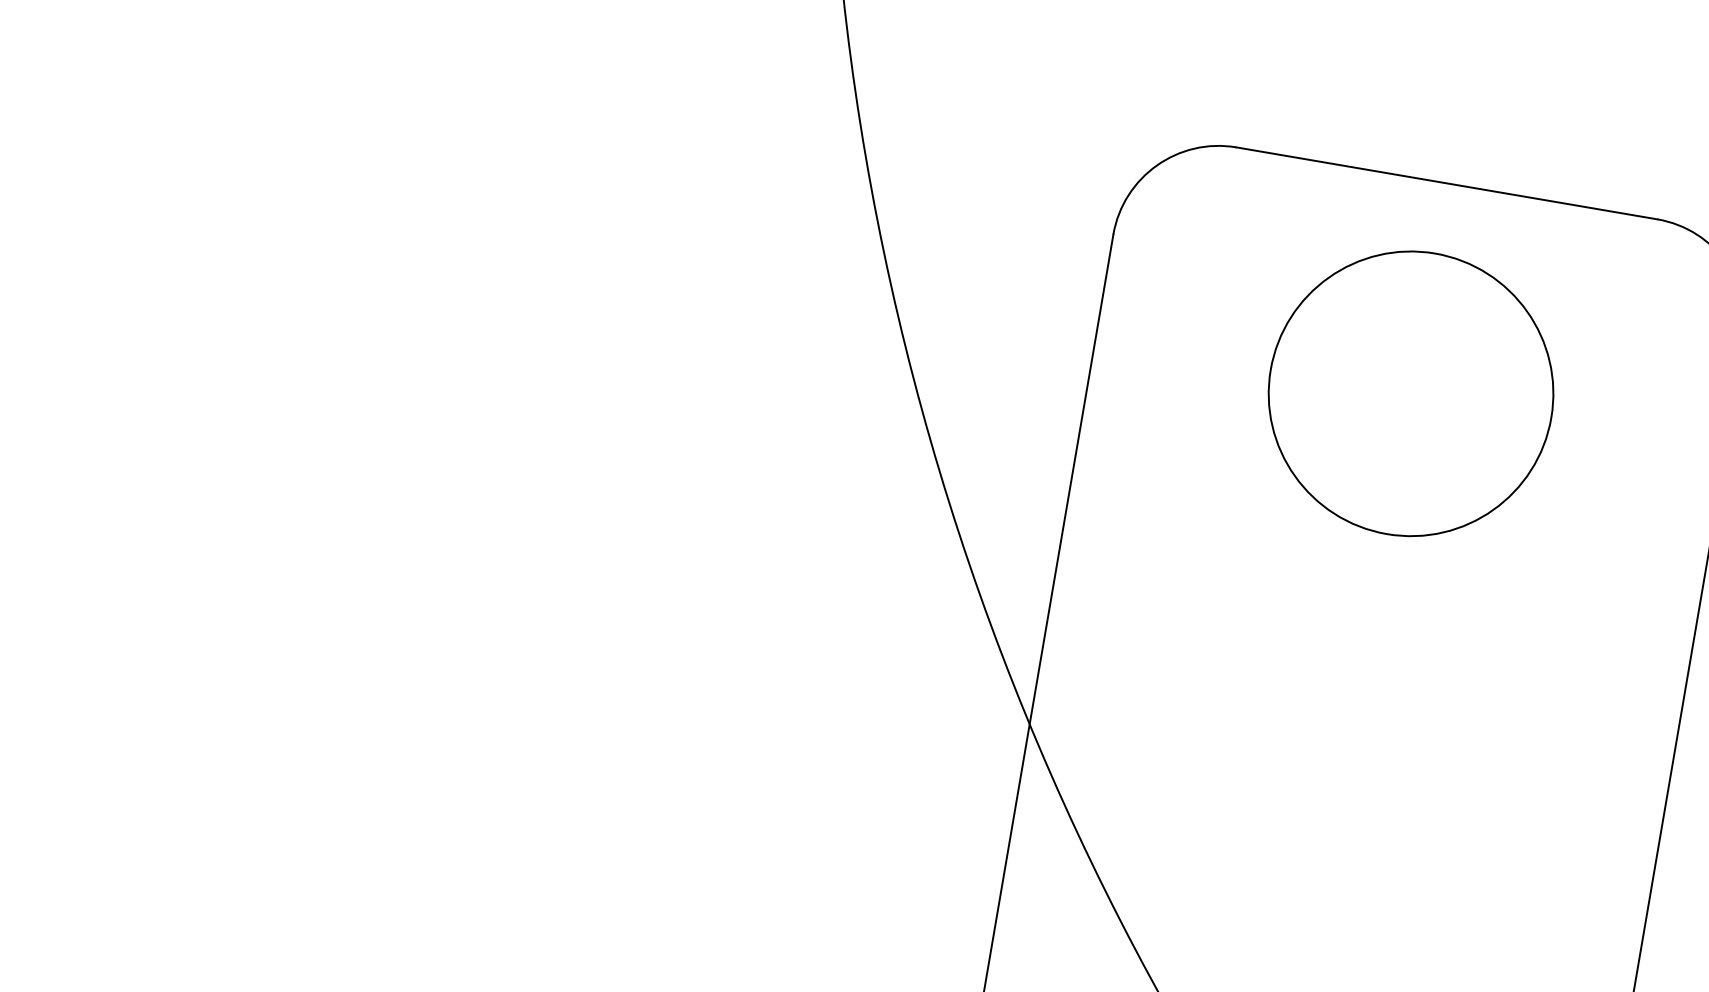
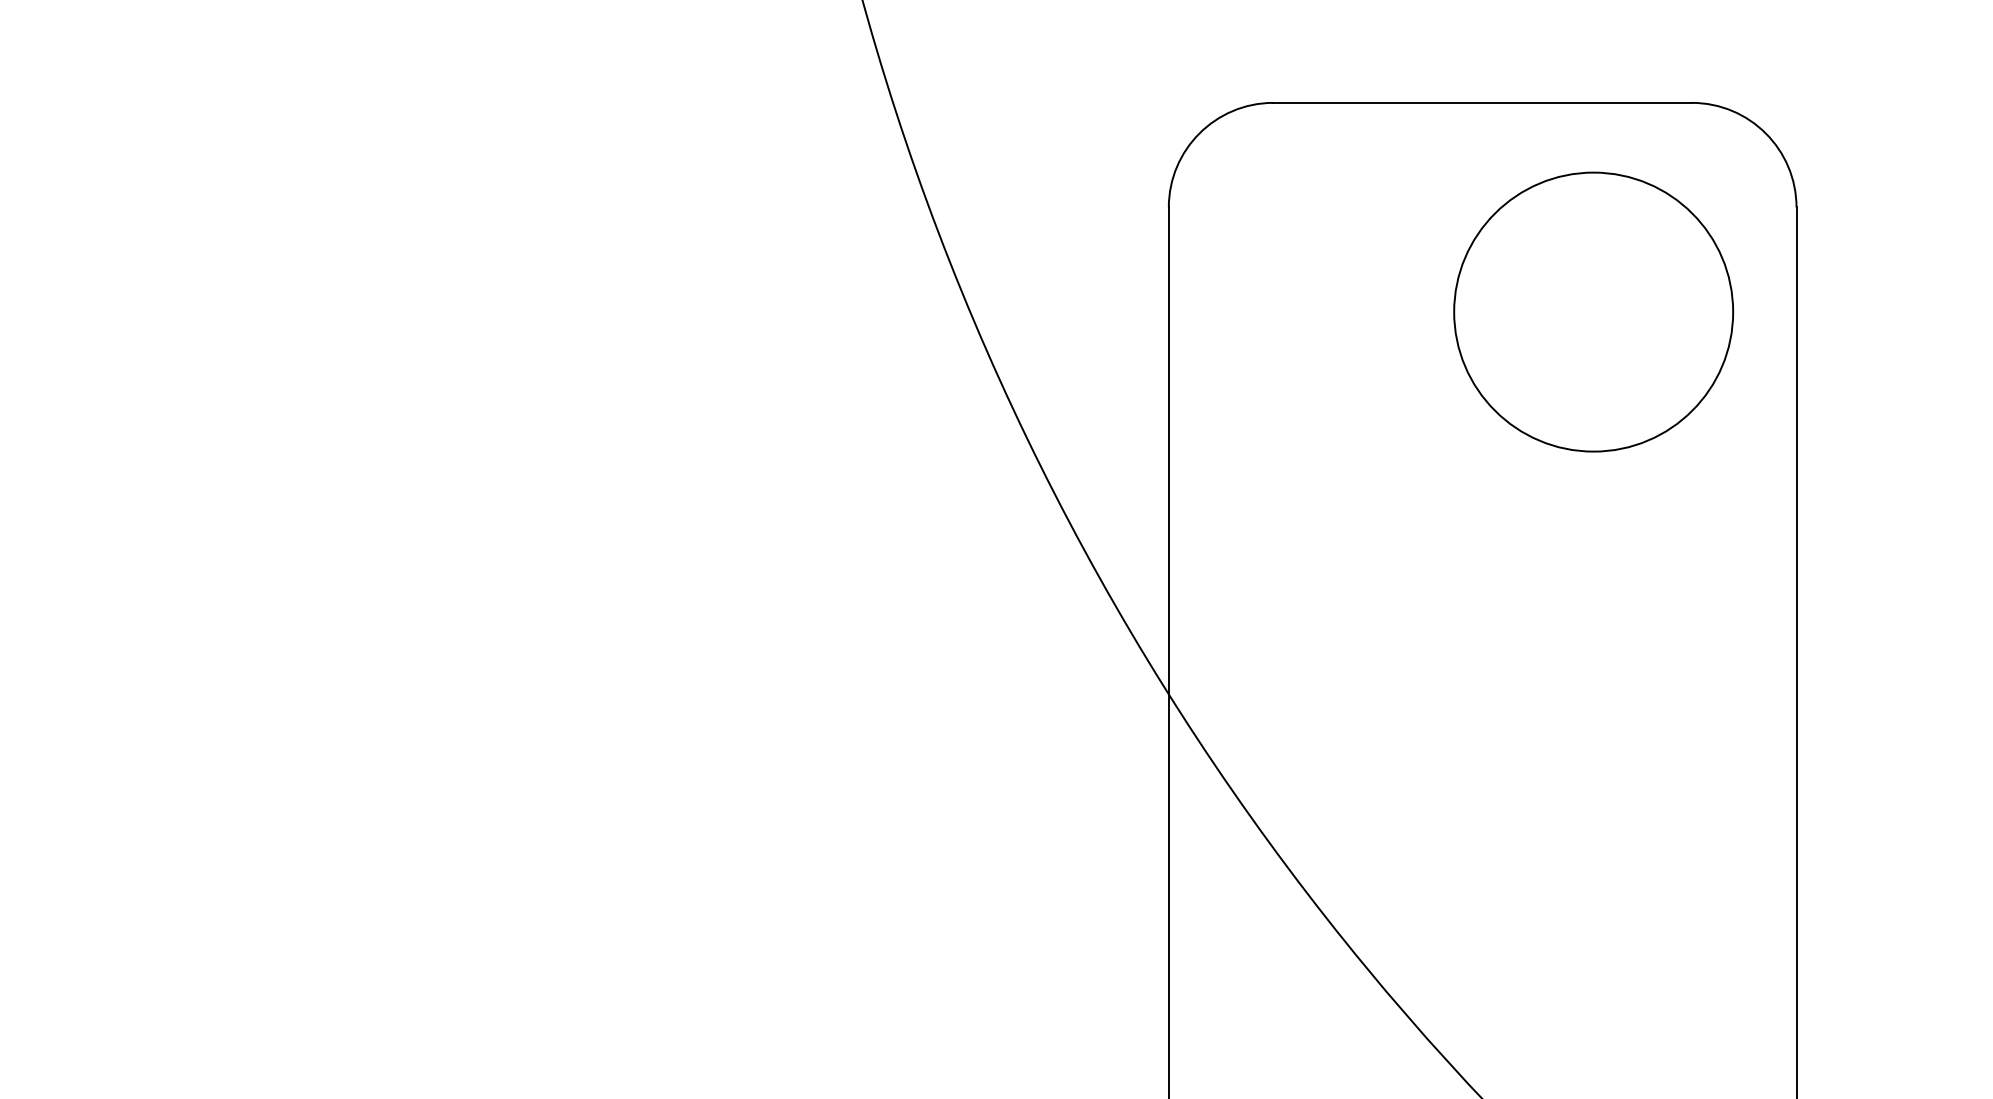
circle: (1410, 393) -> (1593, 311), moved

